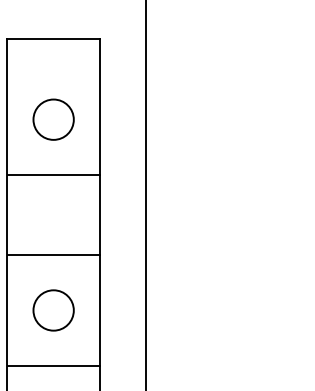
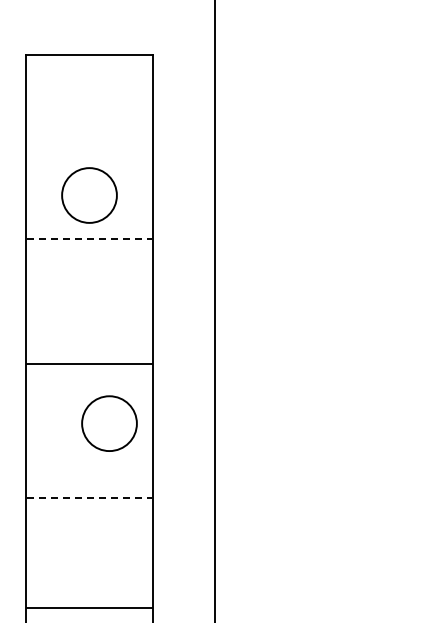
circle: (53, 119) -> (89, 195), moved
line: (54, 174) -> (90, 239), solid -> dashed
line: (53, 255) -> (89, 363), moved
circle: (53, 310) -> (109, 423), moved
line: (54, 365) -> (90, 498), solid -> dashed

